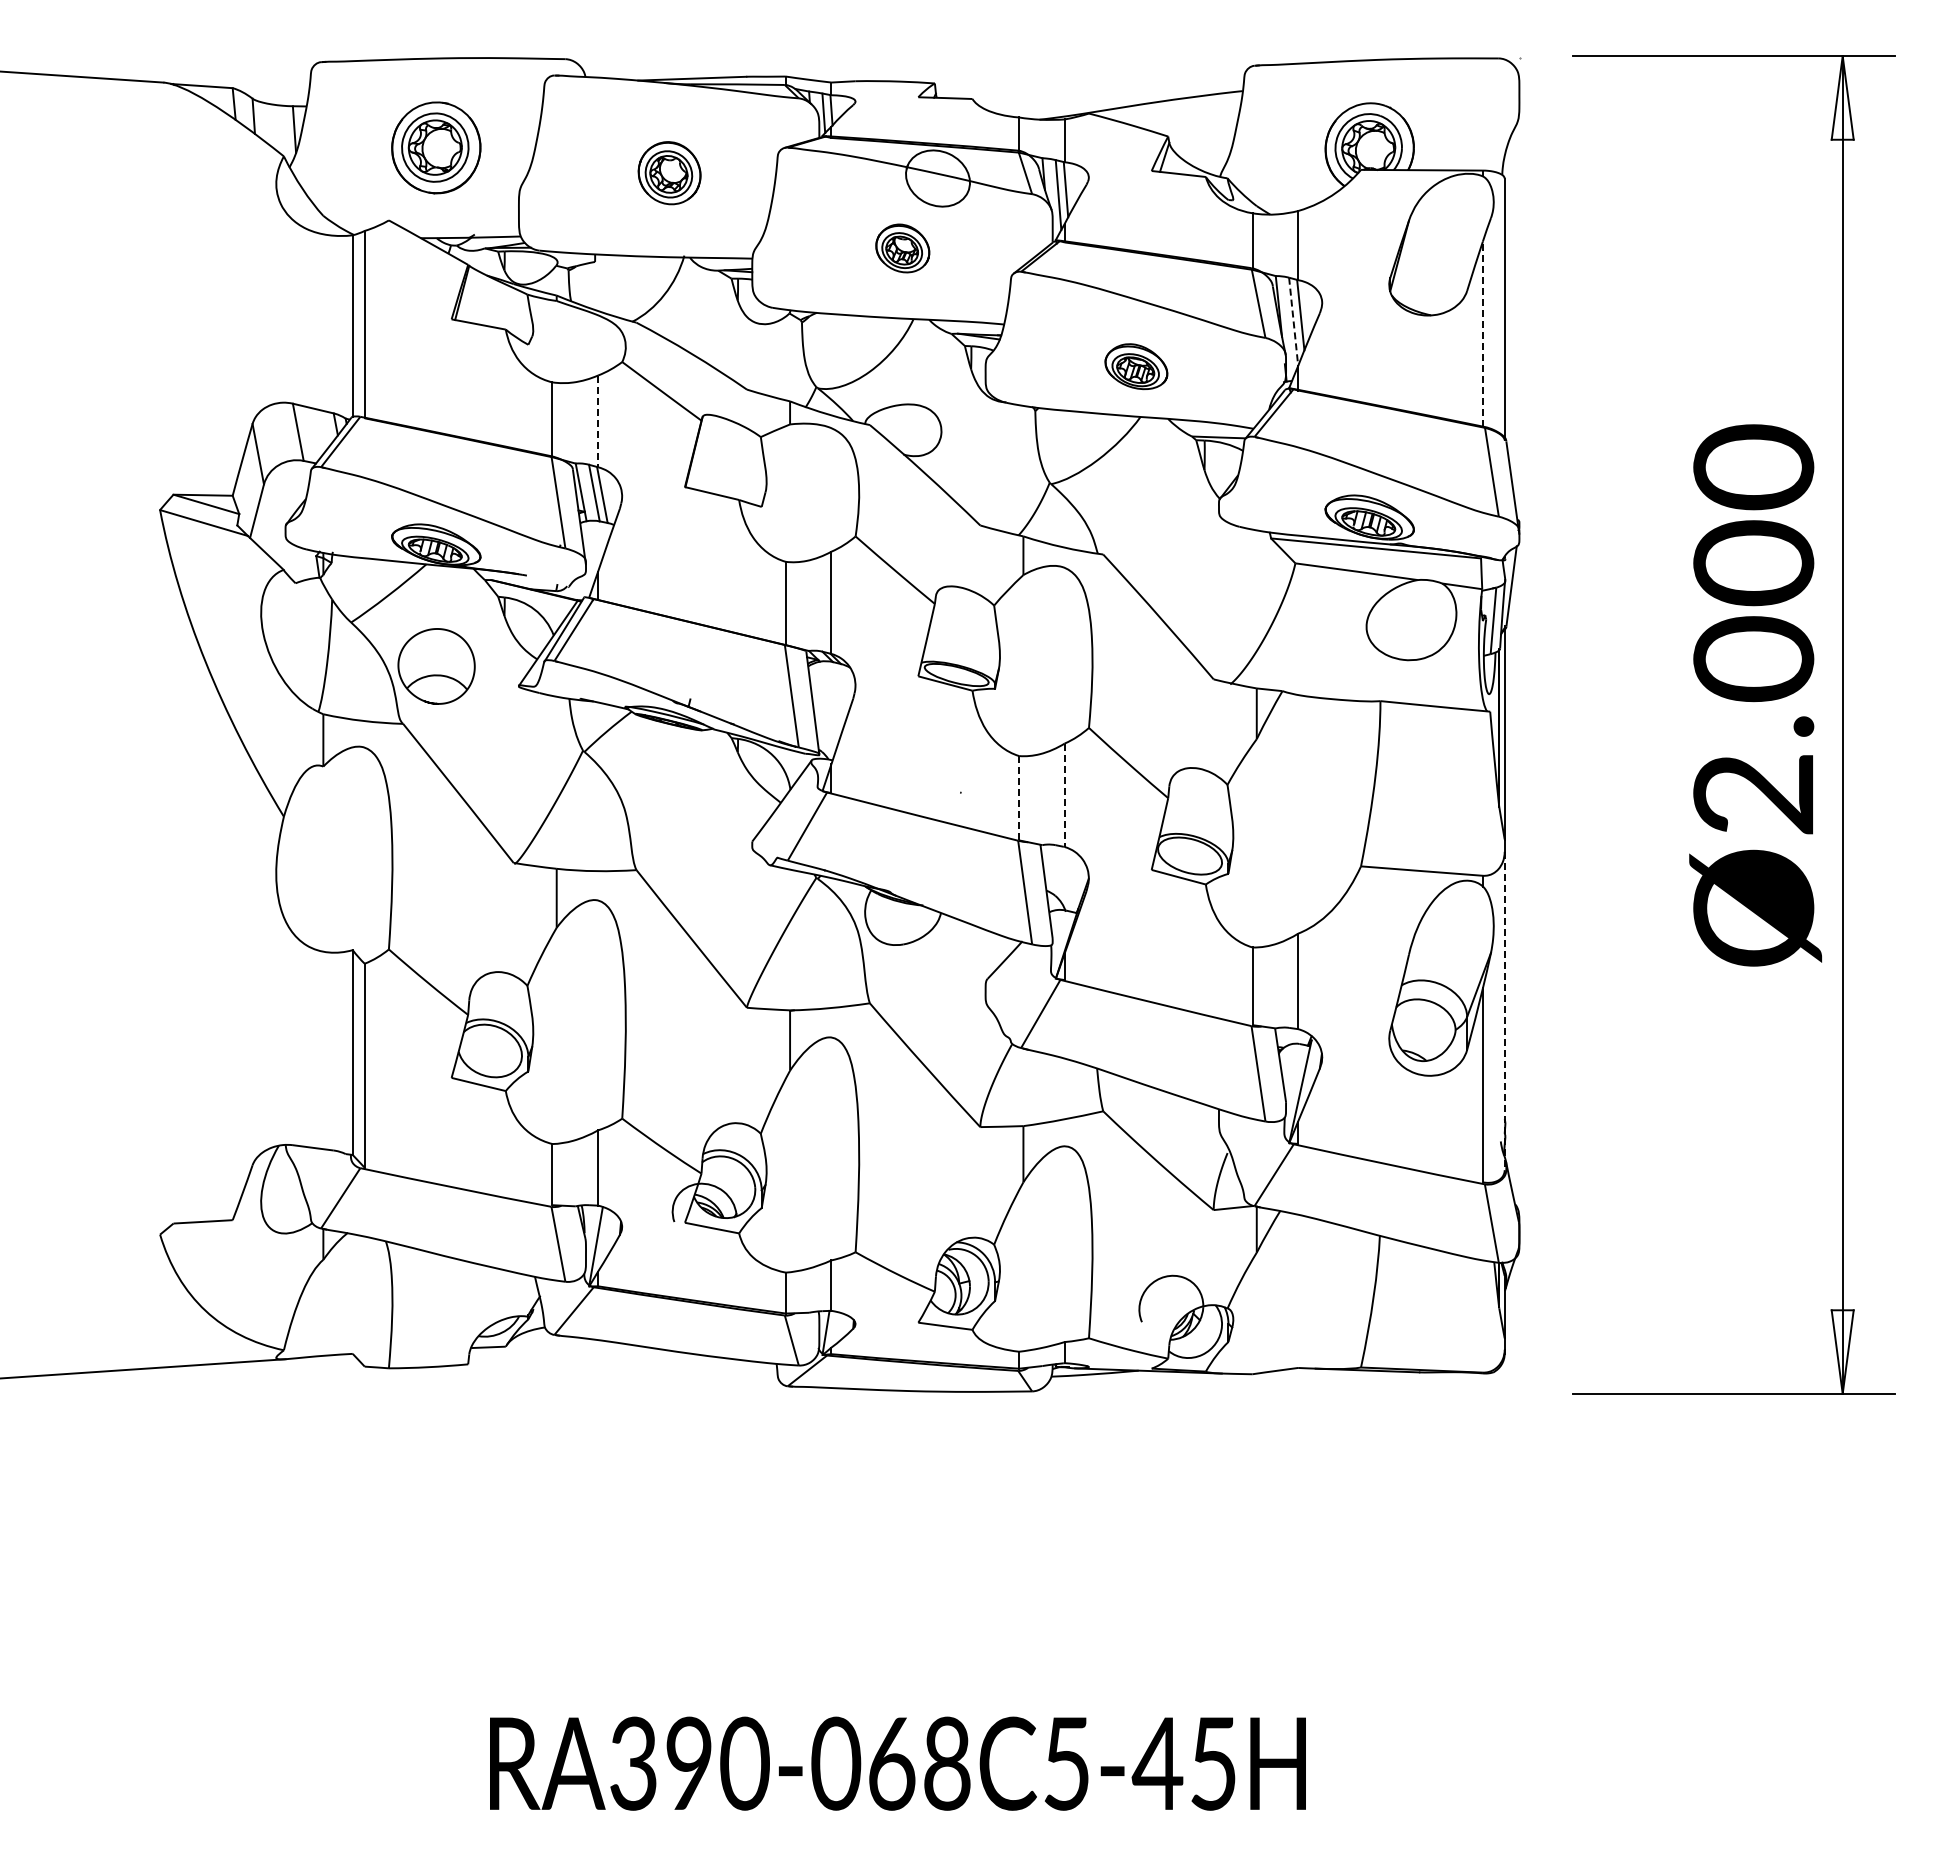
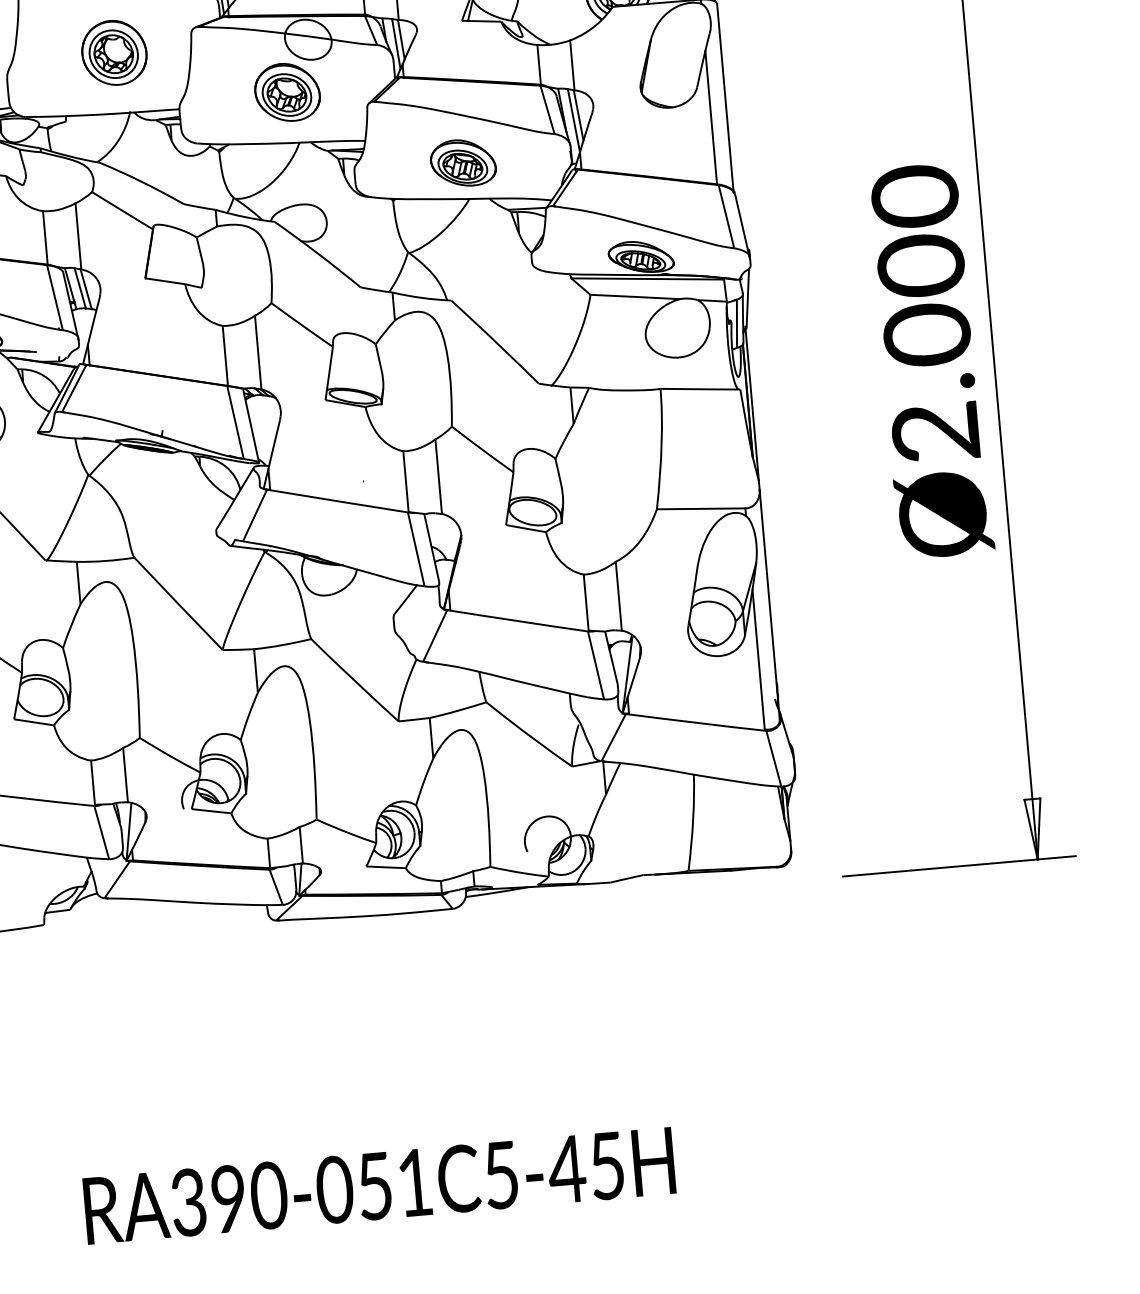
part: (669, 172) -> (114, 52), size x1.43
part: (902, 248) -> (287, 92), size x1.67
line: (1293, 322) -> (573, 121), dashed -> solid
line: (1482, 334) -> (710, 117), dashed -> solid
part: (1136, 366) -> (463, 162), size x1.43
line: (598, 421) -> (78, 236), dashed -> solid
line: (1064, 795) -> (438, 476), dashed -> solid
line: (1019, 798) -> (406, 481), dashed -> solid
line: (1504, 1011) -> (769, 604), dashed -> solid
text: (919, 1763) -> (394, 1184), RA390-068C5-45H -> RA390-051C5-45H

